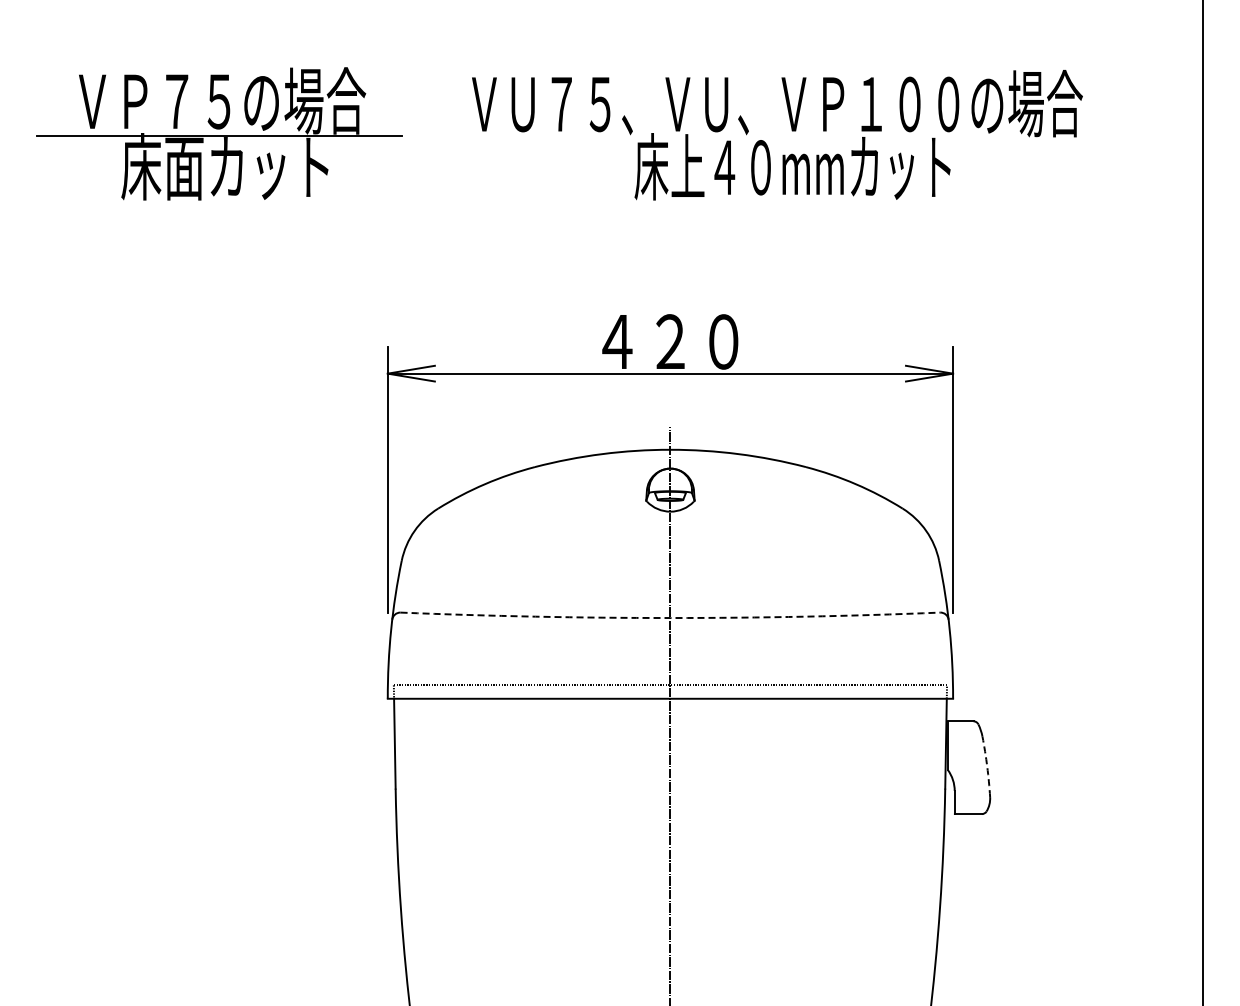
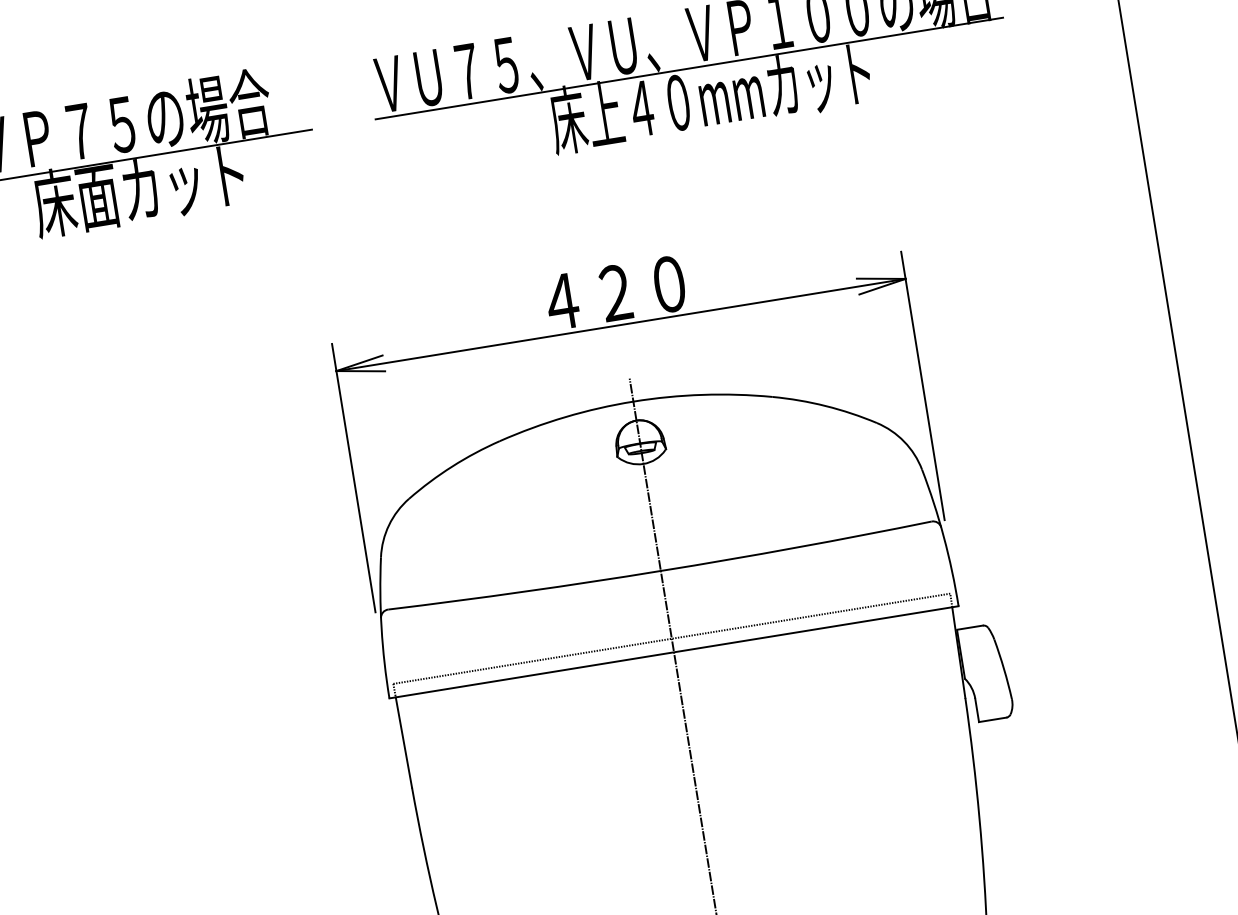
line: (776, 136) -> (689, 68), added
arc: (670, 618) -> (660, 571), dashed -> solid
arc: (987, 766) -> (1004, 668), dashed -> solid

